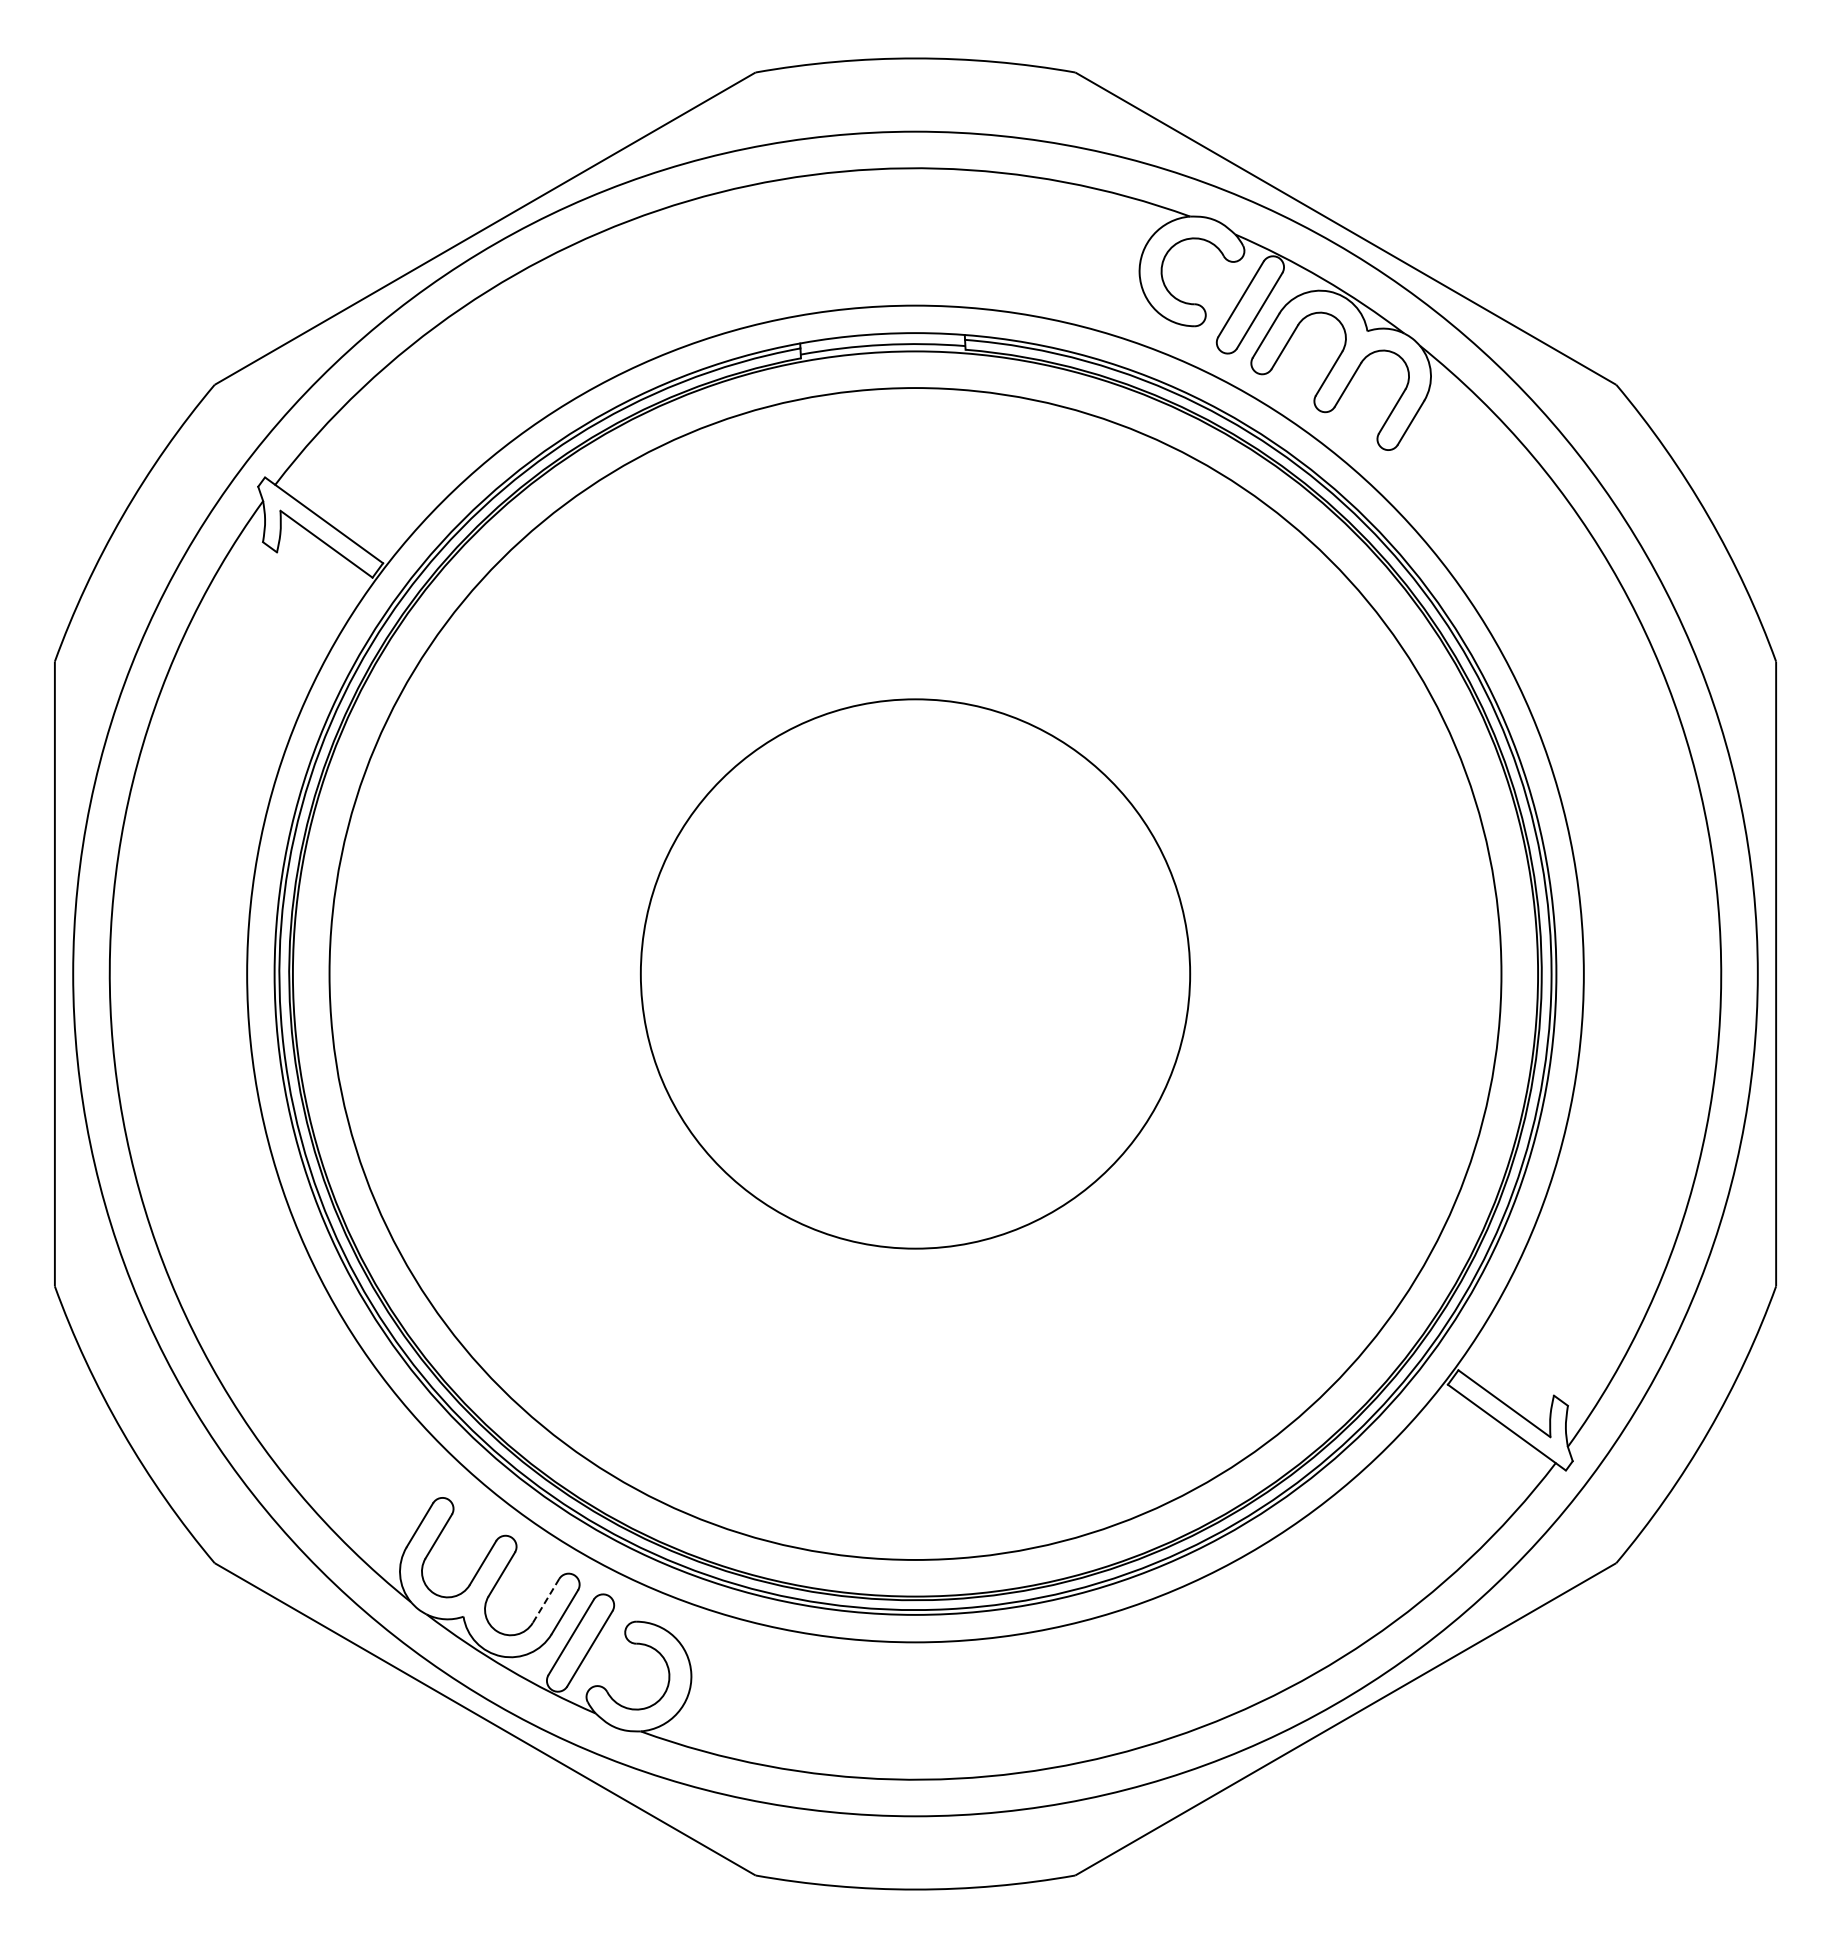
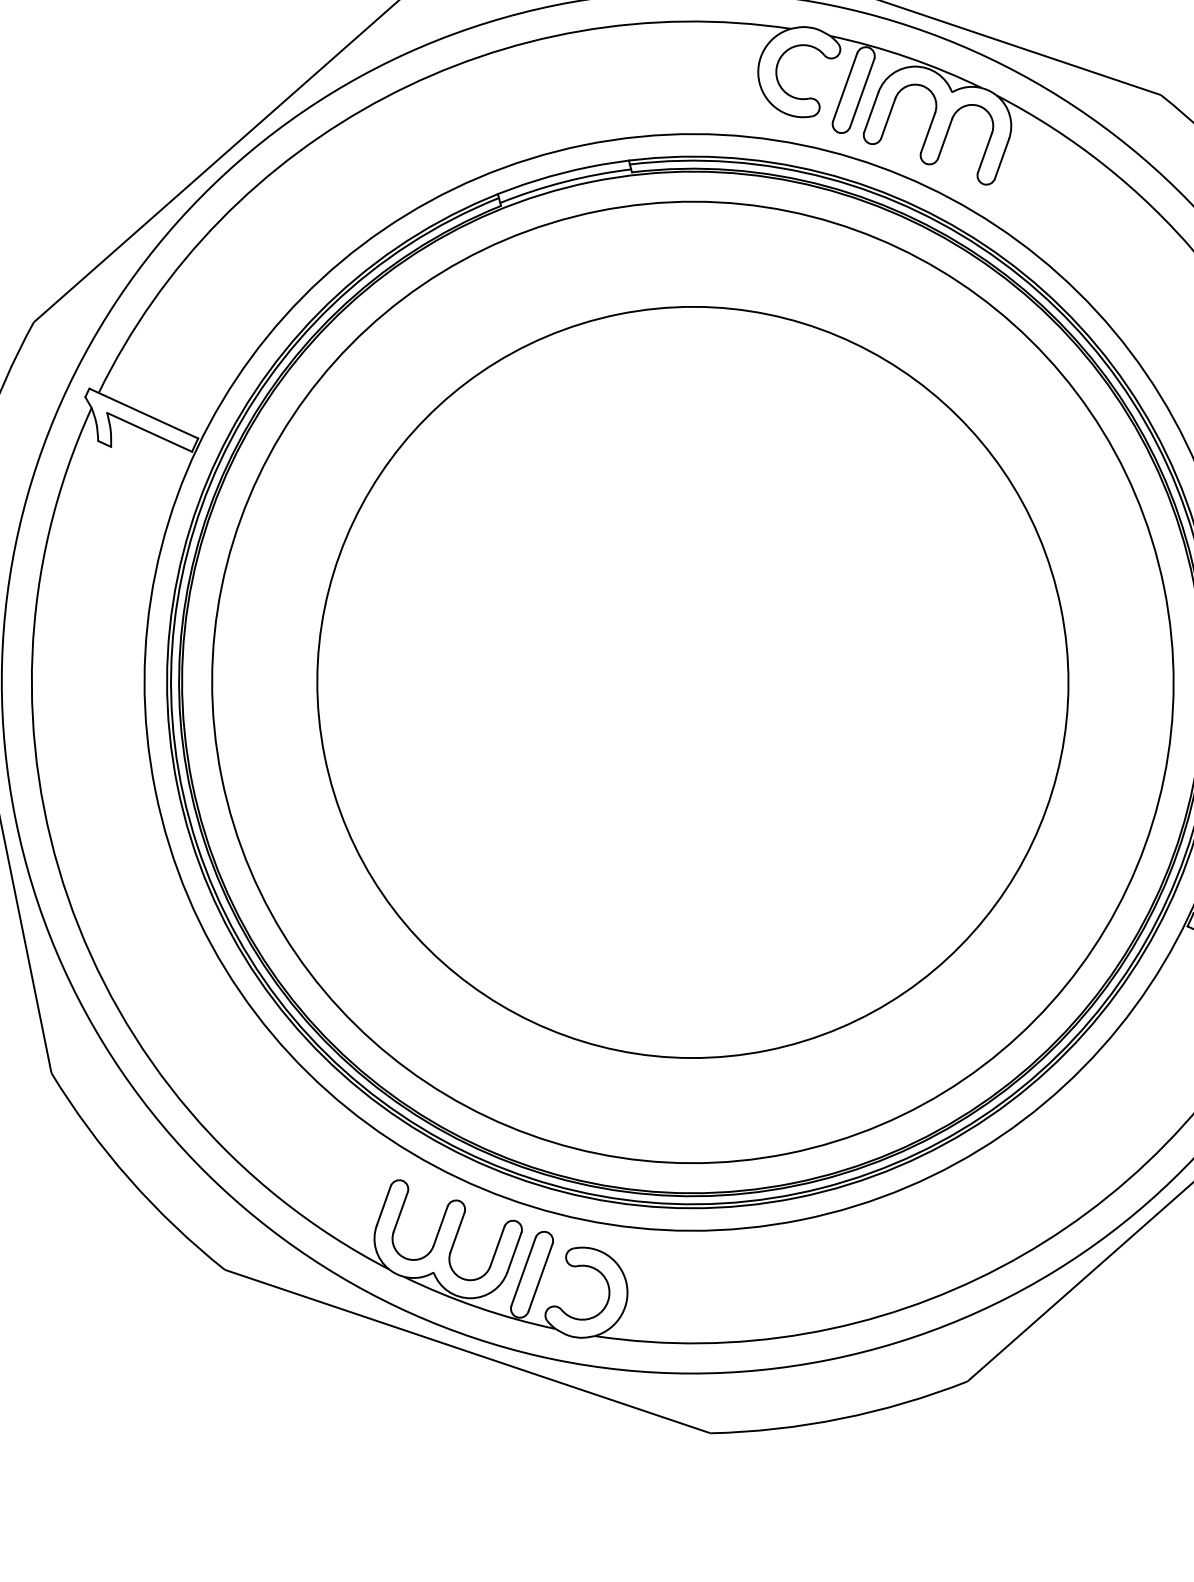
circle: (915, 973) -> (692, 682), size x1.67
line: (546, 1600) -> (497, 1246), dashed -> solid

